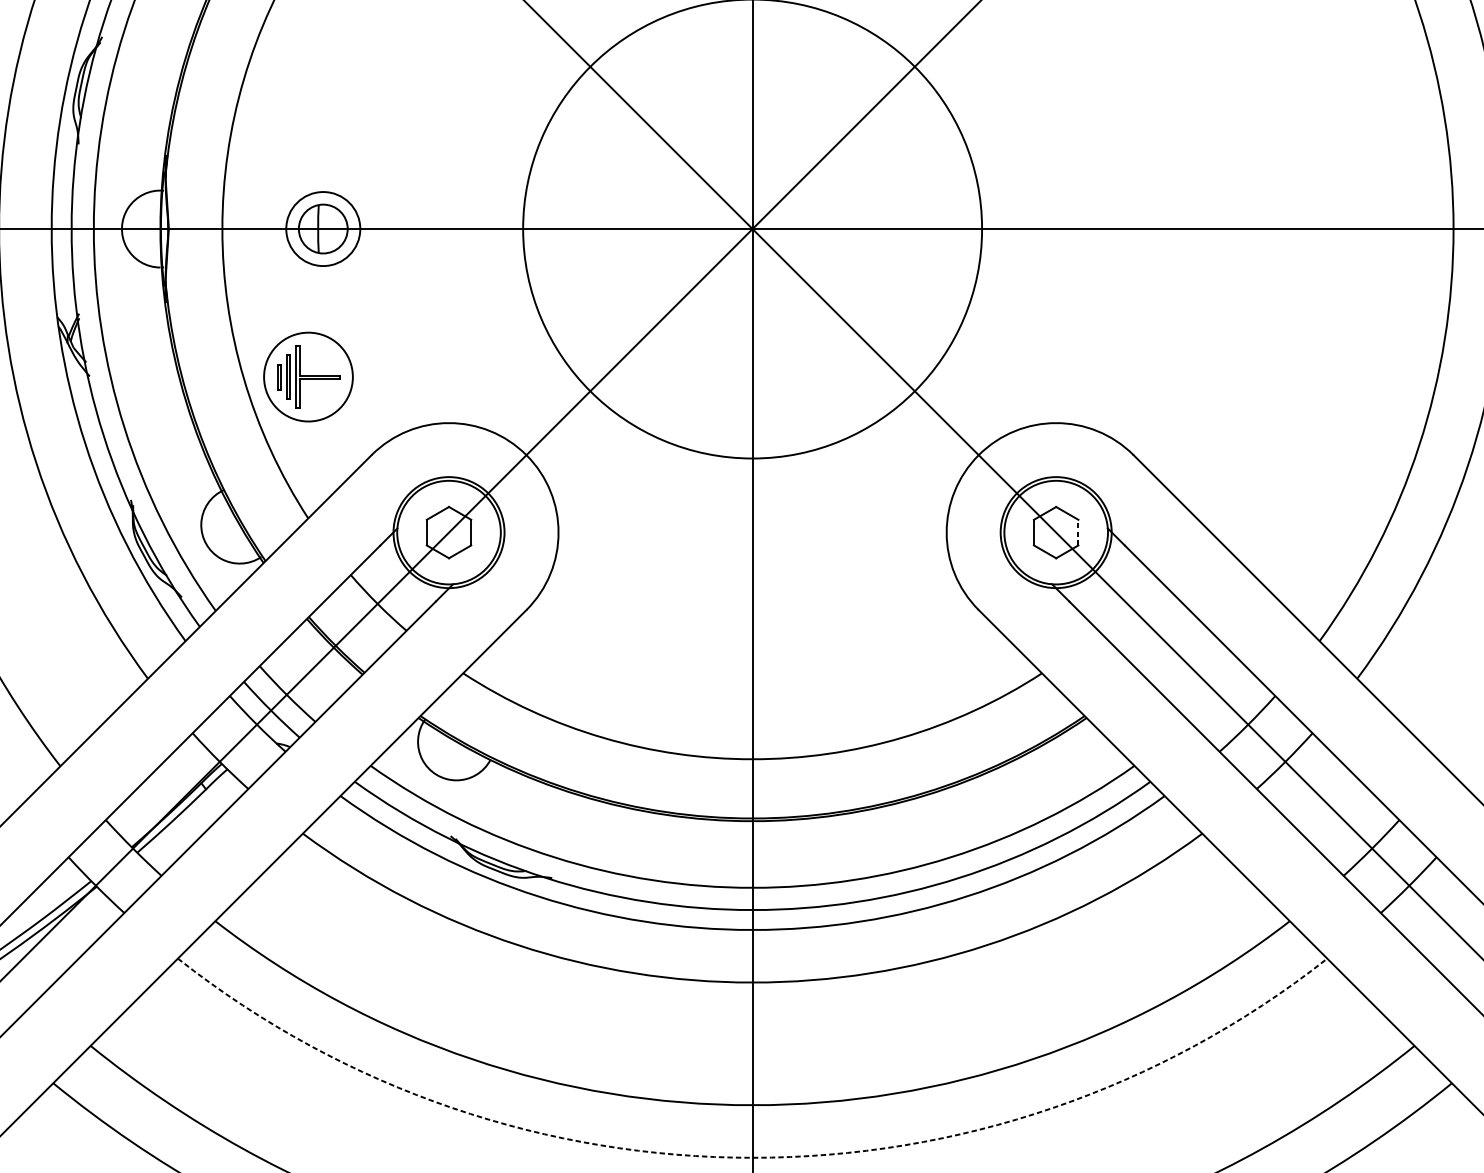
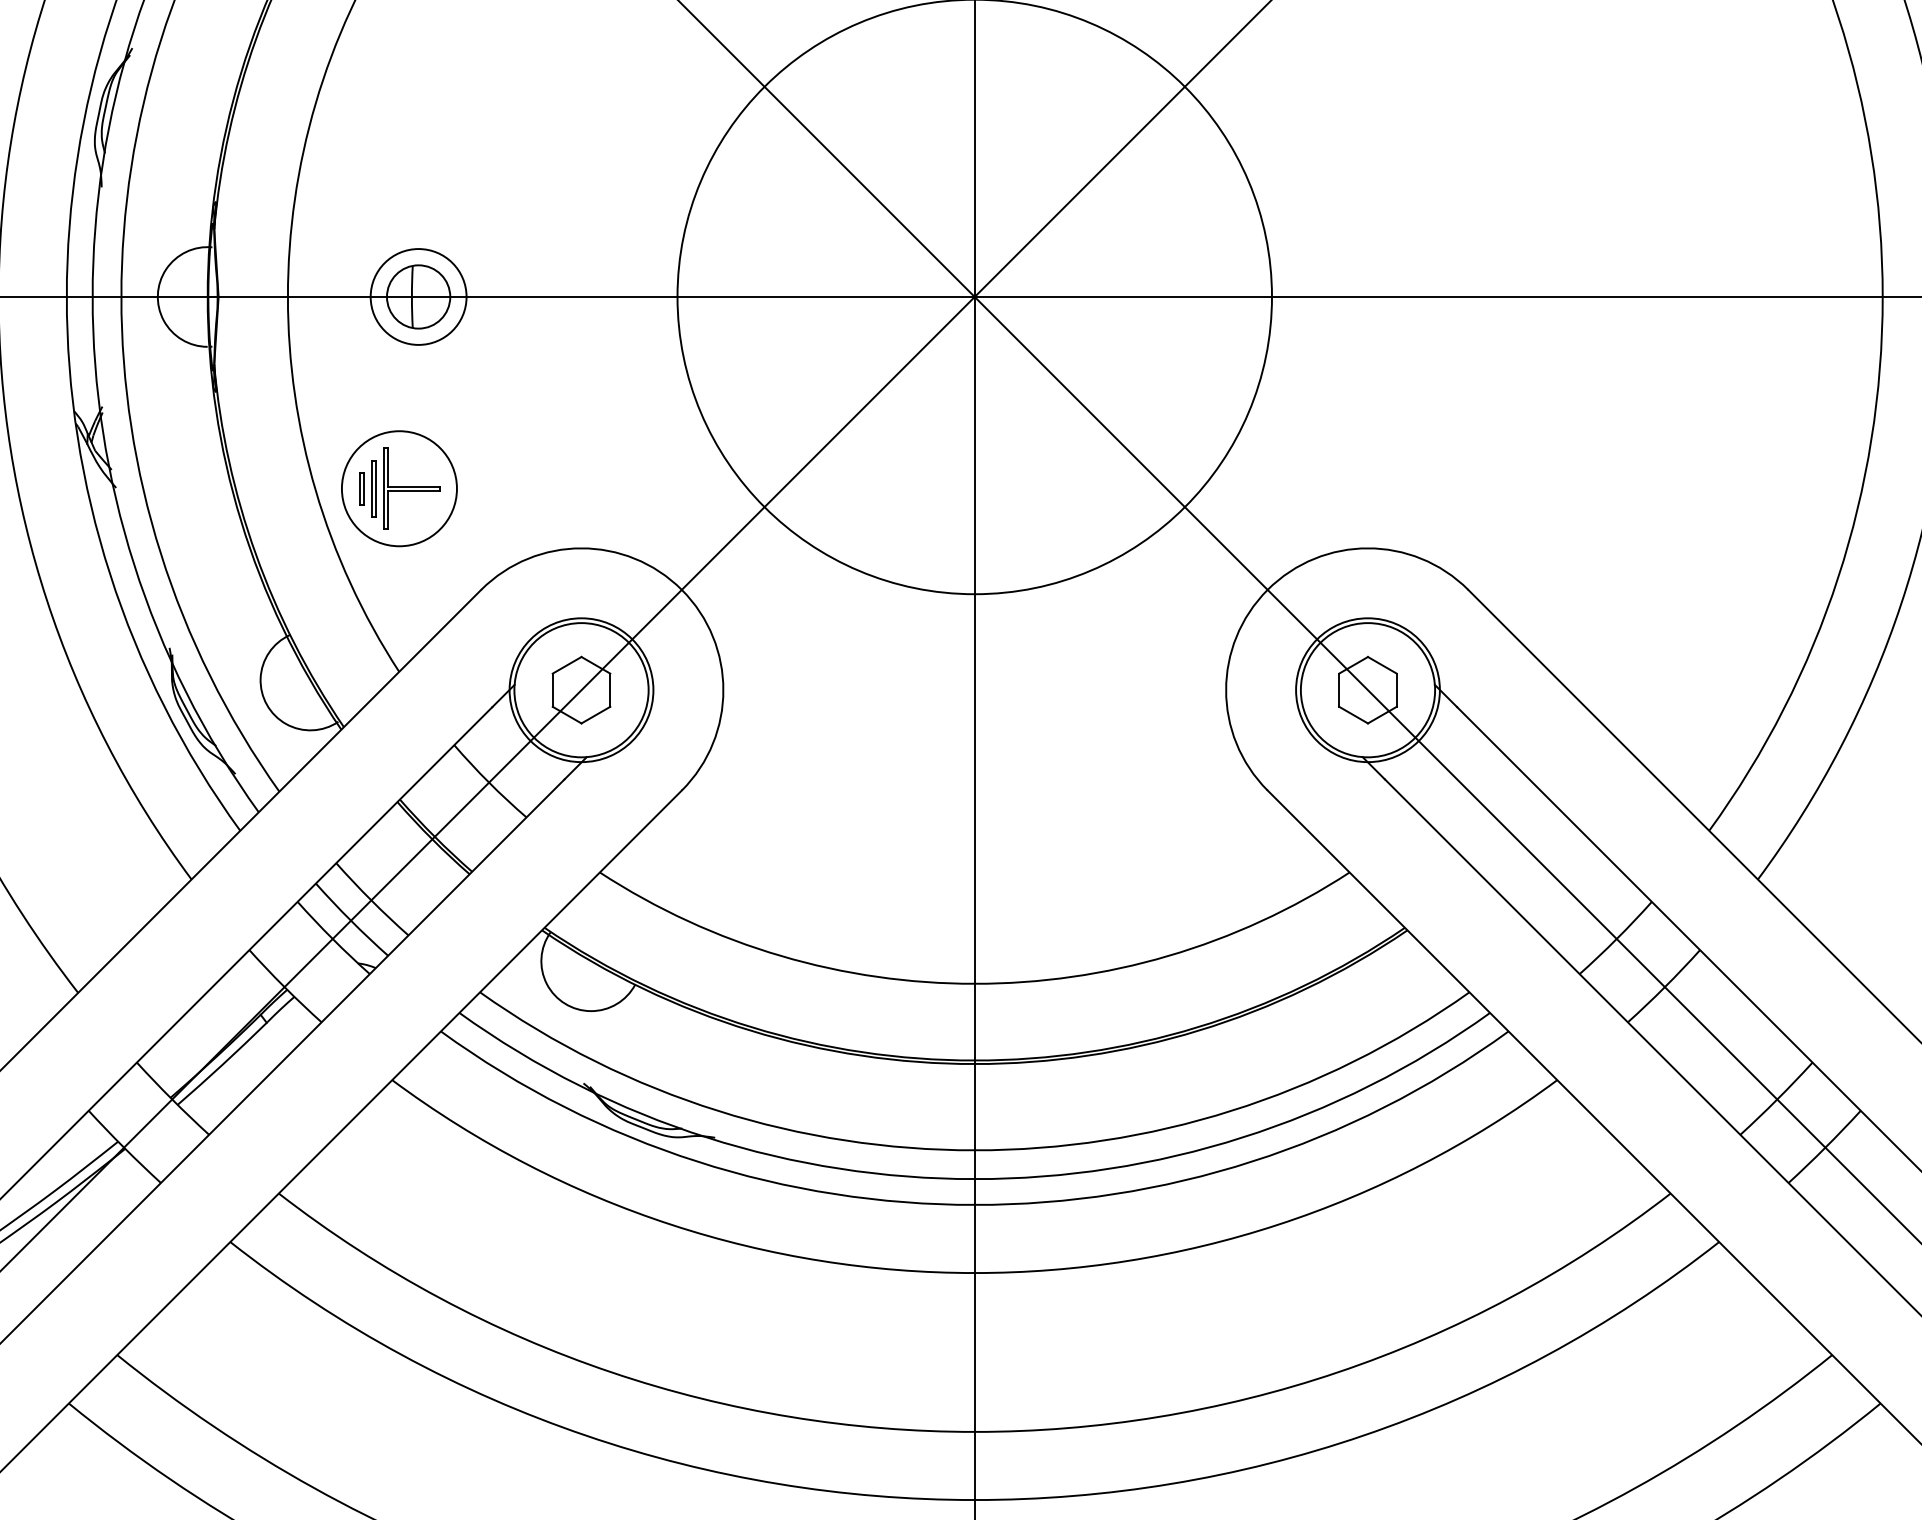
line: (1078, 532) -> (1396, 690), dashed -> solid
arc: (752, 1158) -> (974, 1500), dashed -> solid

